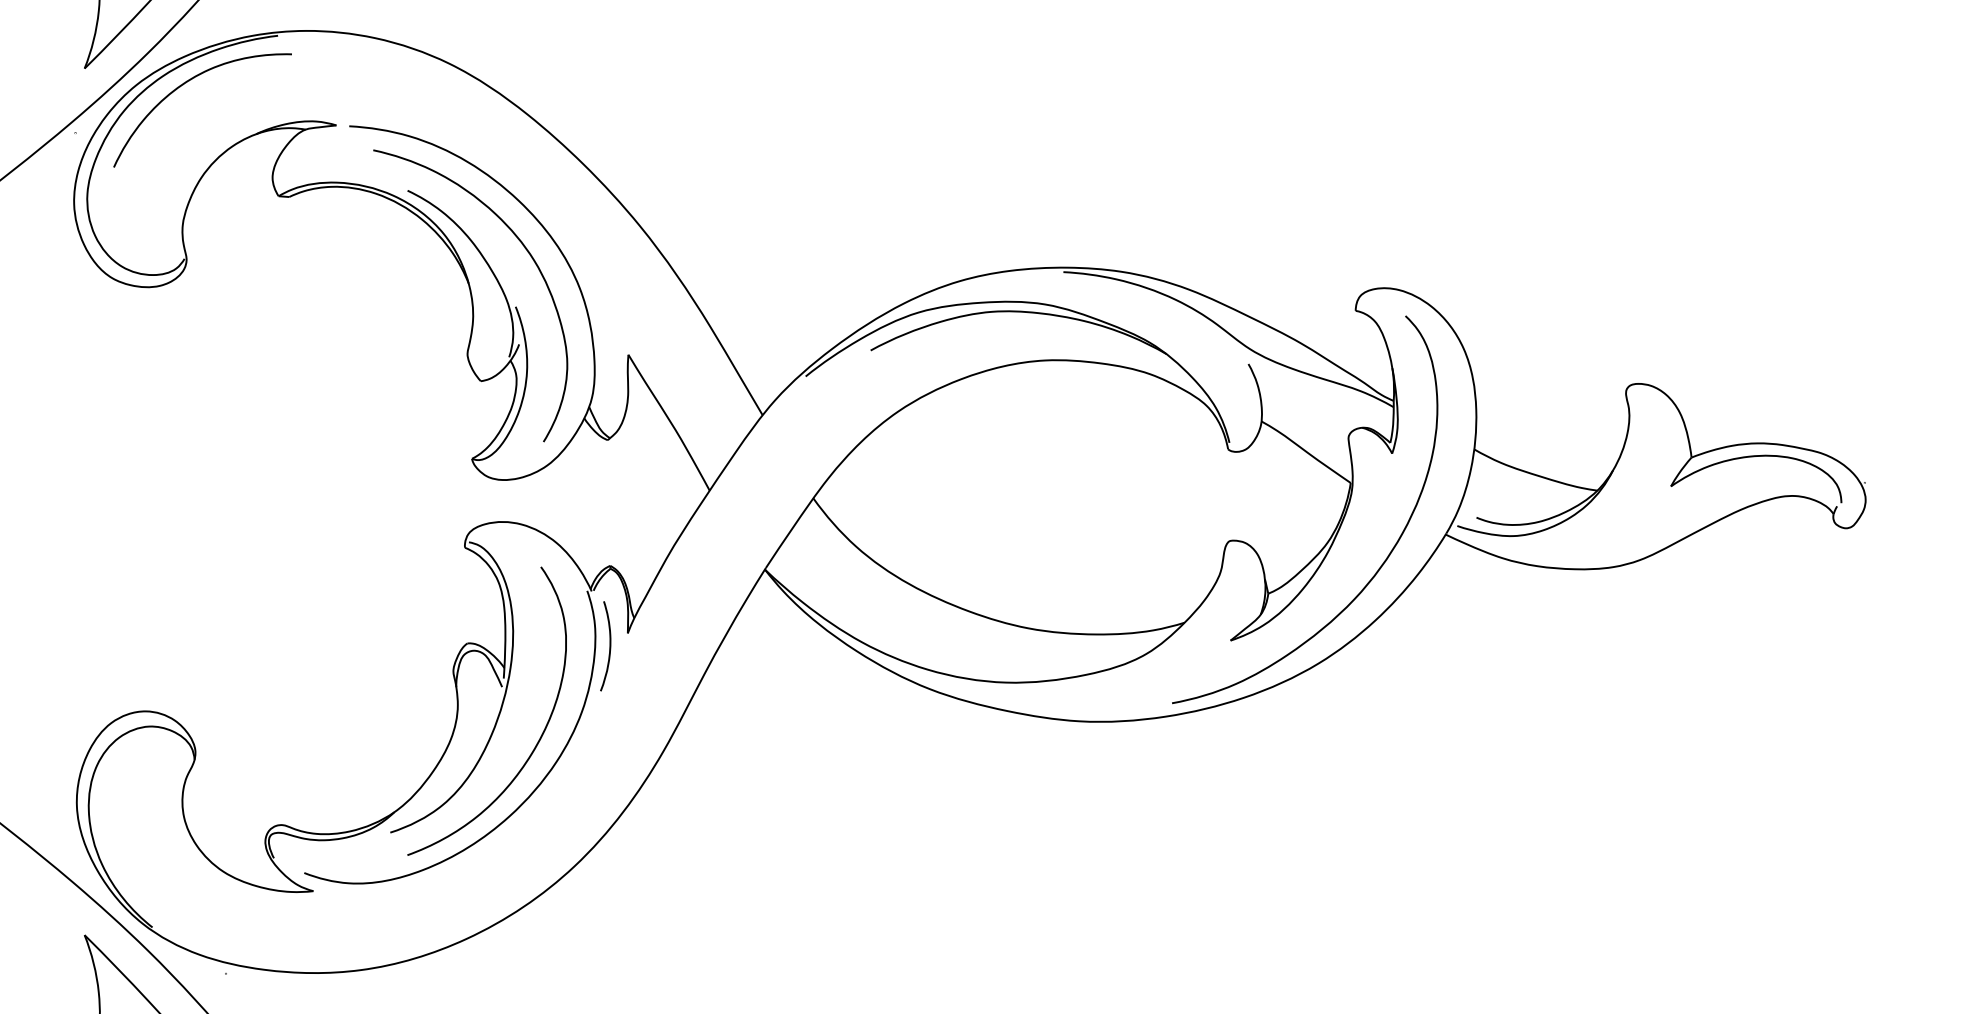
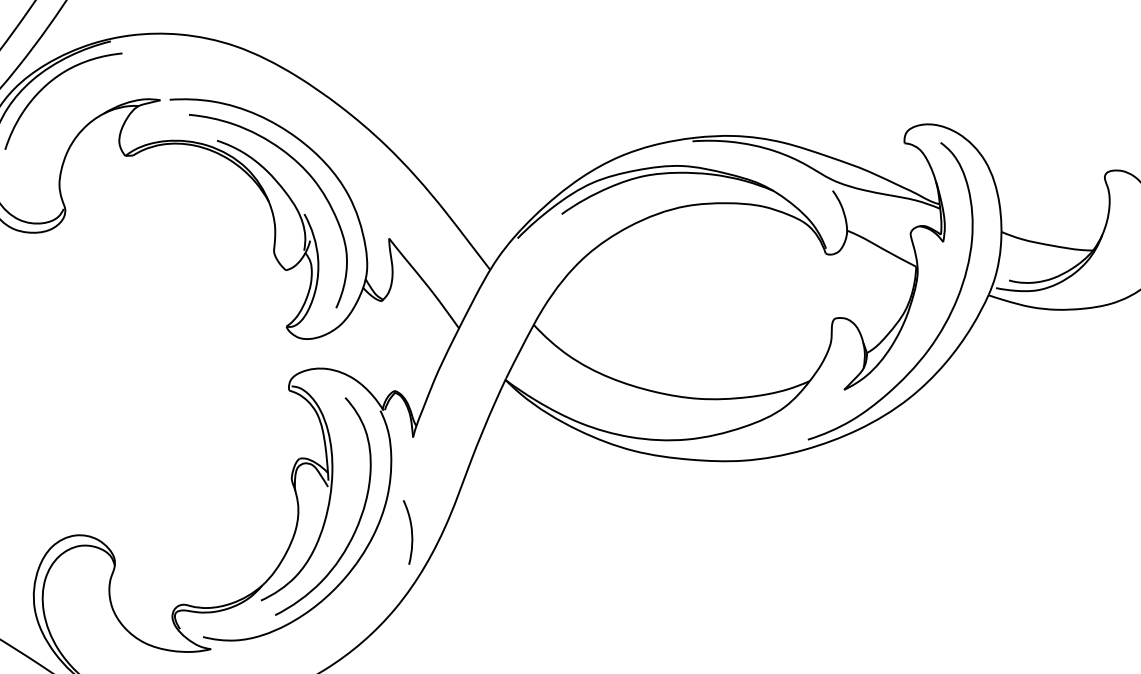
curve: (609, 646) -> (411, 532), moved

